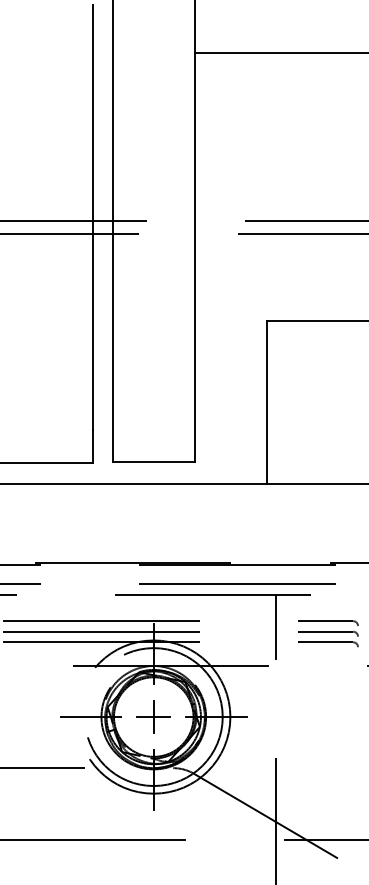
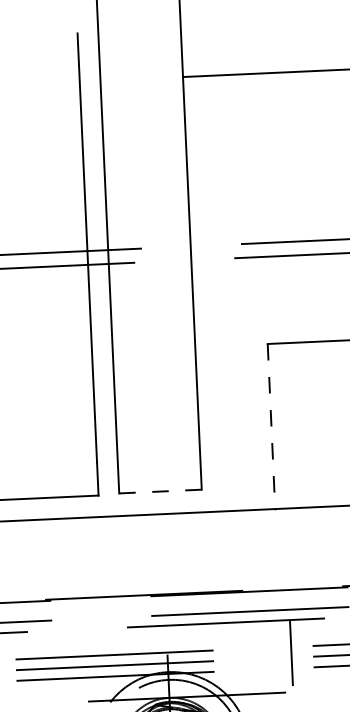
line: (266, 402) -> (271, 426), solid -> dashed
line: (154, 461) -> (160, 491), solid -> dashed

